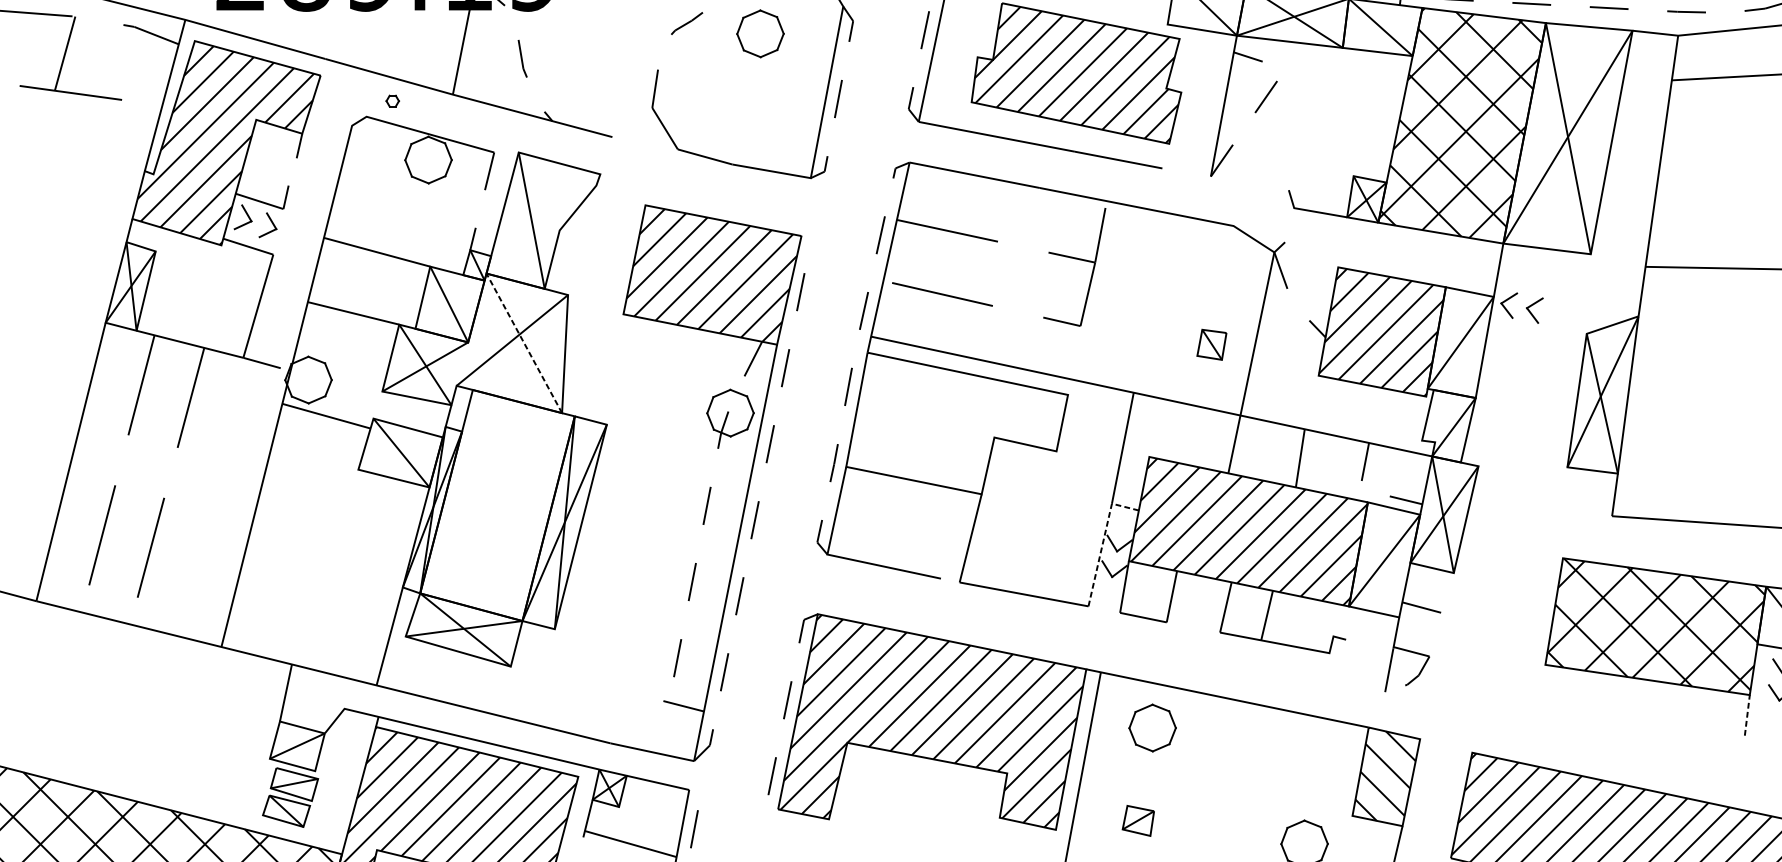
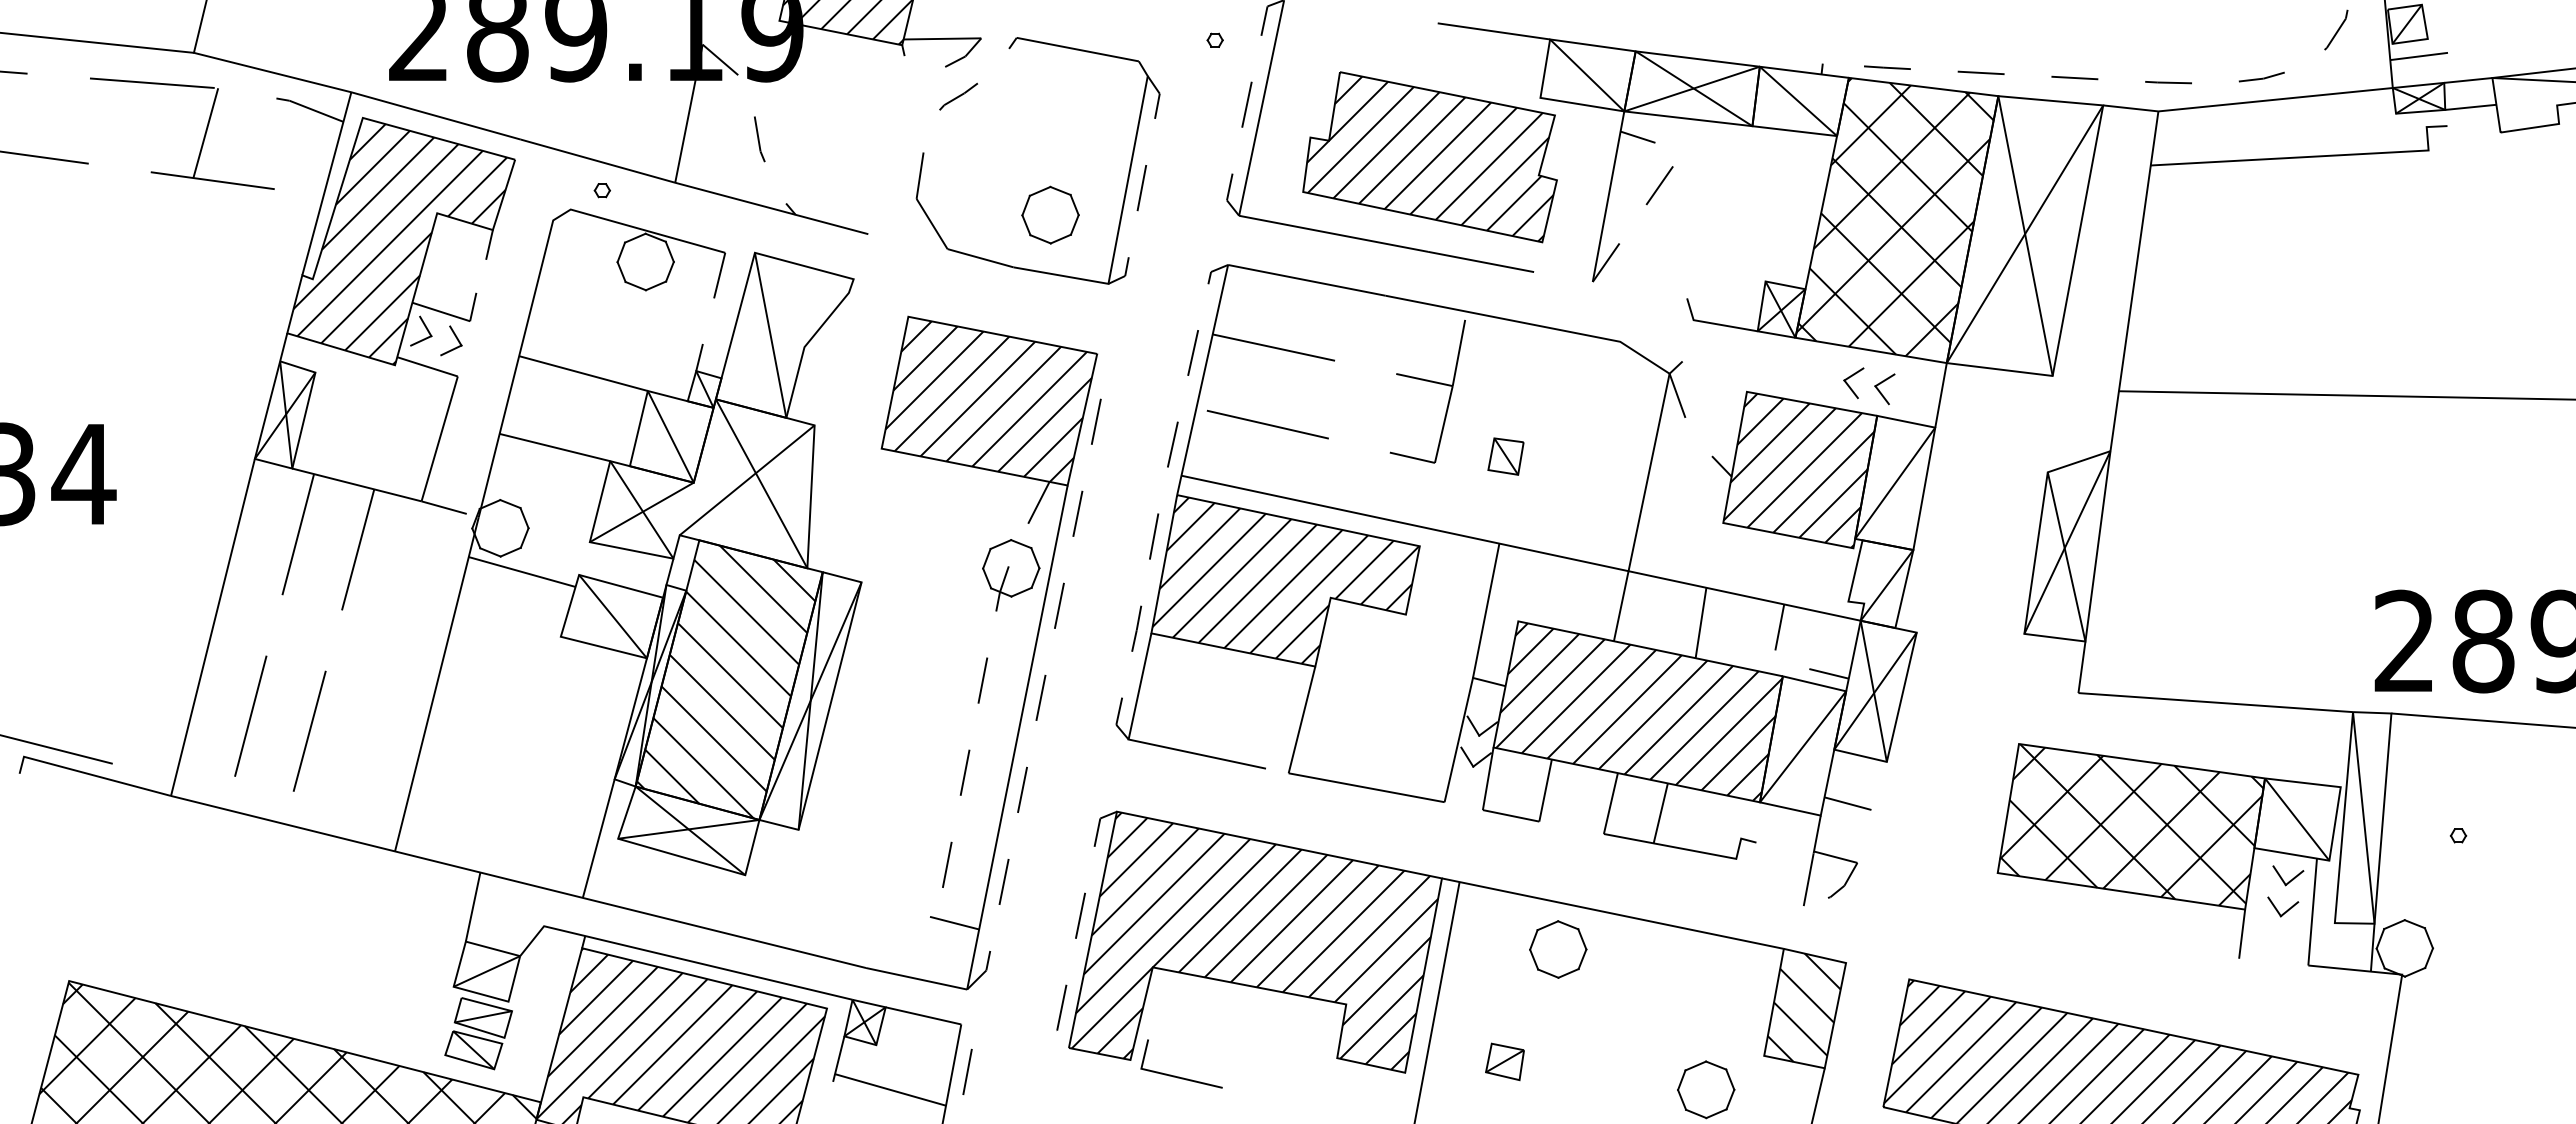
part: (760, 33) -> (1050, 214), moved
part: (1522, 308) -> (1869, 386), moved
line: (524, 343) -> (761, 483), dashed -> solid
part: (1211, 344) -> (1505, 456), moved
hatch: (957, 423) -> (1285, 580), added
hatch: (495, 506) -> (726, 681), added
line: (1103, 540) -> (1462, 722), dashed -> solid
line: (1747, 715) -> (2242, 934), dashed -> solid
part: (1152, 728) -> (1558, 949), moved
line: (869, 832) -> (1179, 1076), added

